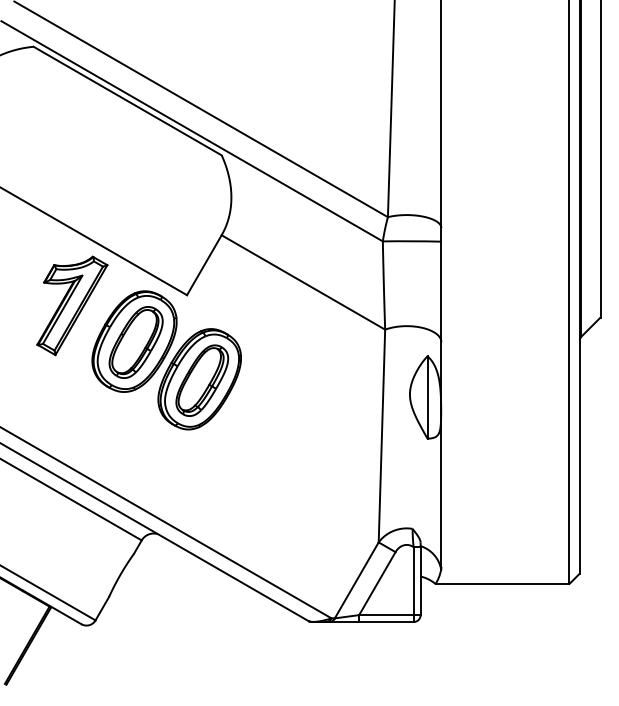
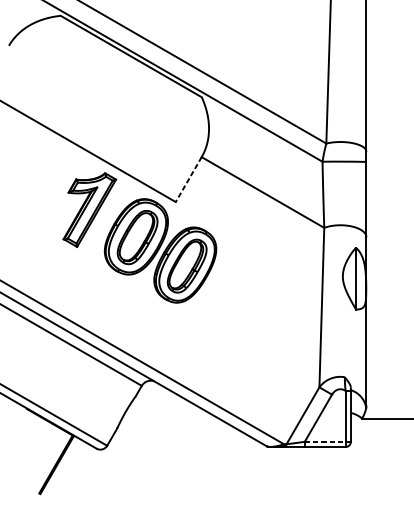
line: (204, 265) -> (188, 179), solid -> dashed
line: (386, 615) -> (325, 442), solid -> dashed

